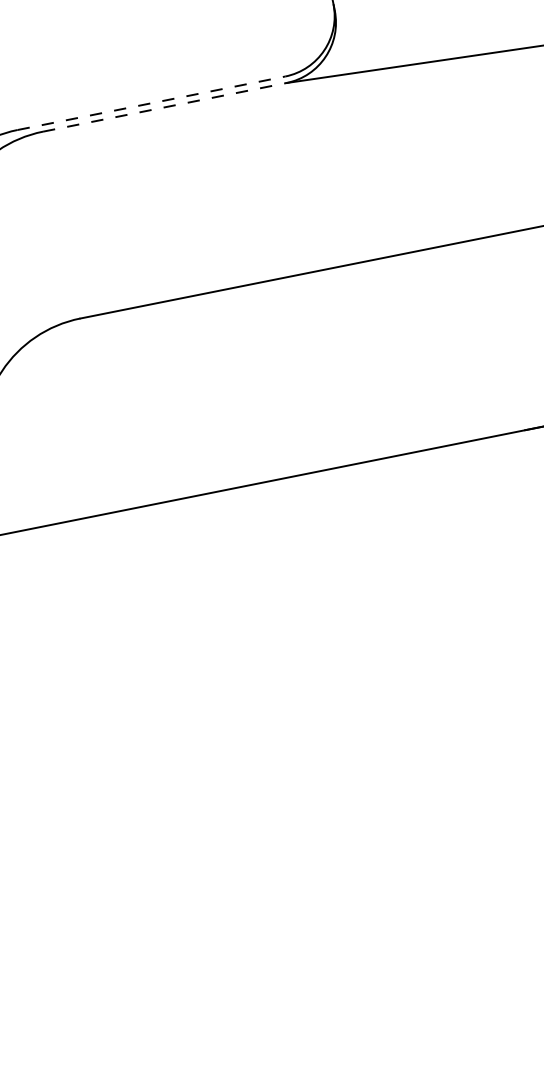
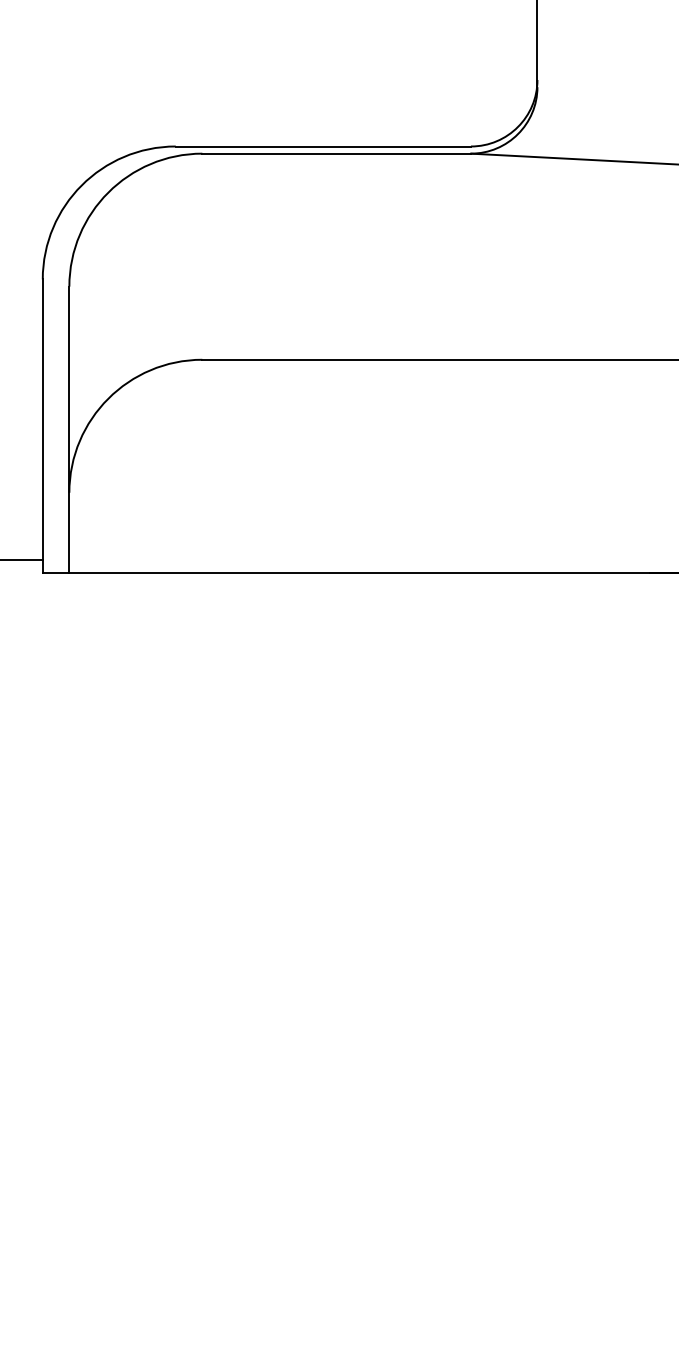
line: (151, 103) -> (323, 146), dashed -> solid
line: (165, 107) -> (337, 153), dashed -> solid

